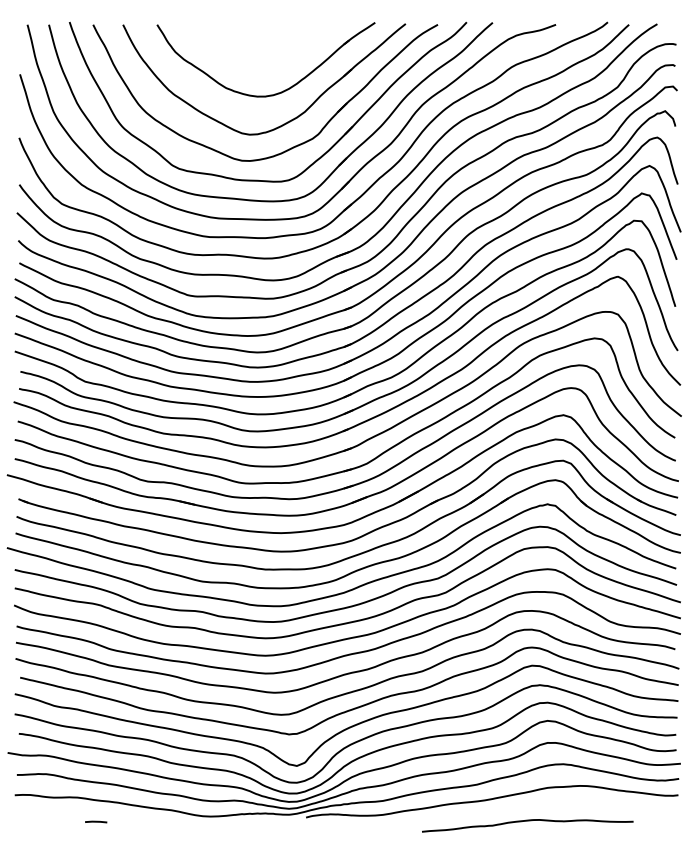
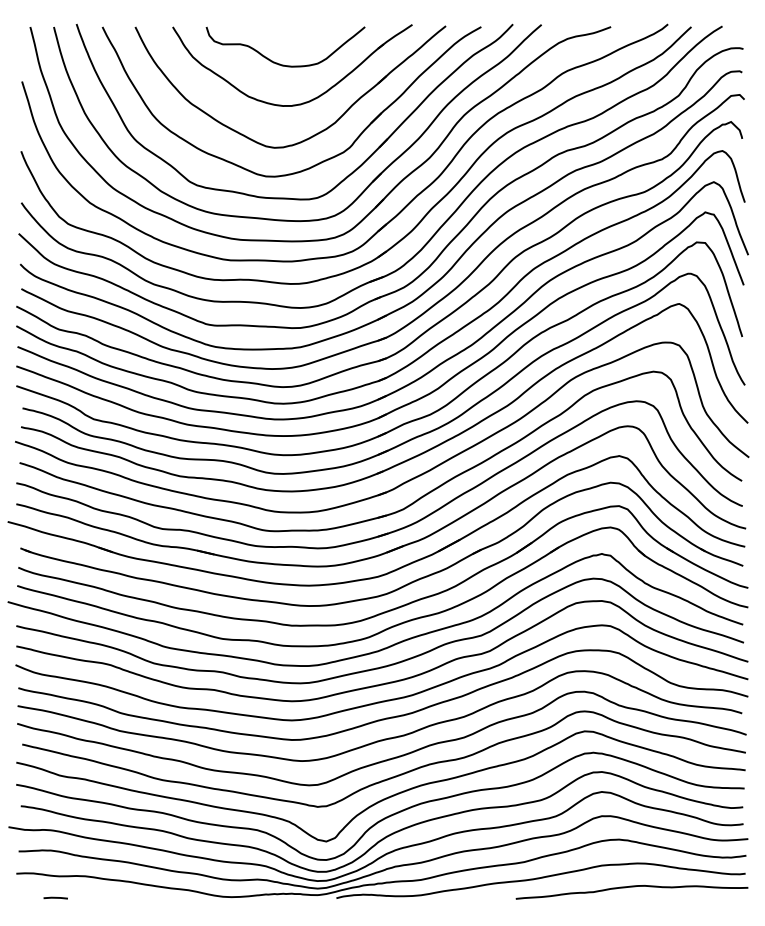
curve: (255, 57) -> (280, 63), added
line: (95, 821) -> (55, 897), moved
curve: (527, 821) -> (631, 887), moved

